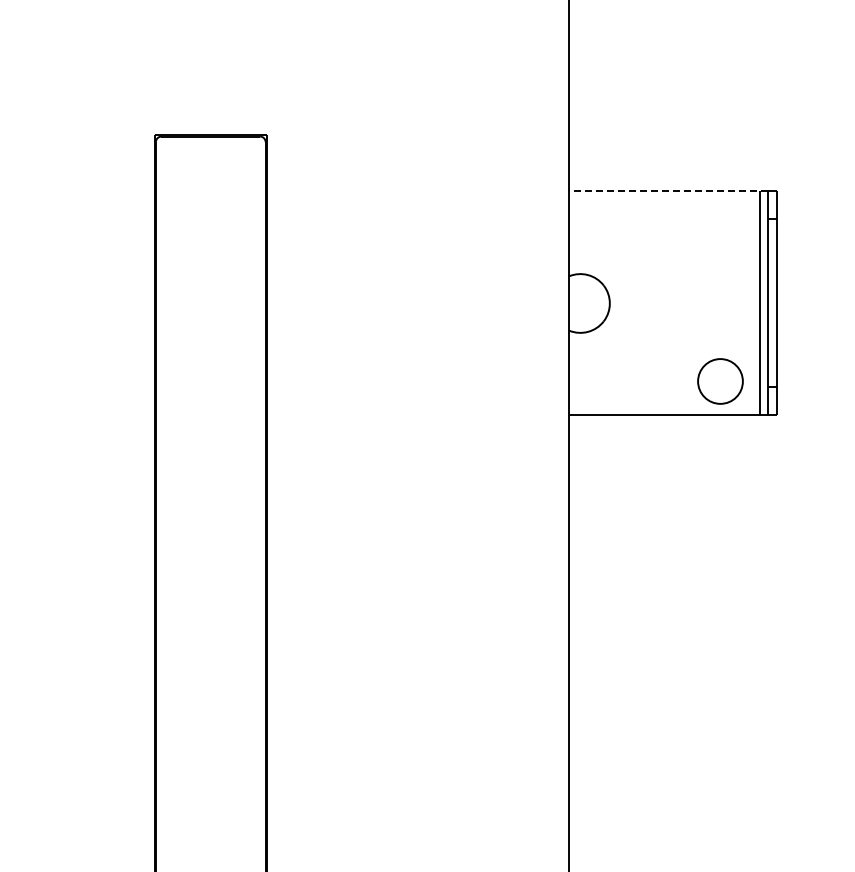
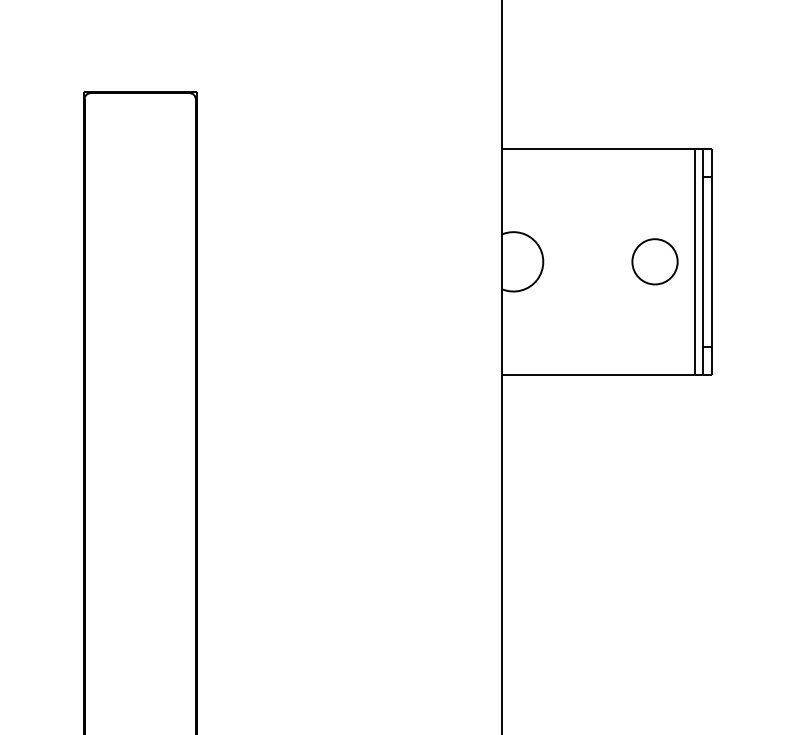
line: (668, 191) -> (602, 148), dashed -> solid
part: (720, 381) -> (655, 261), moved

